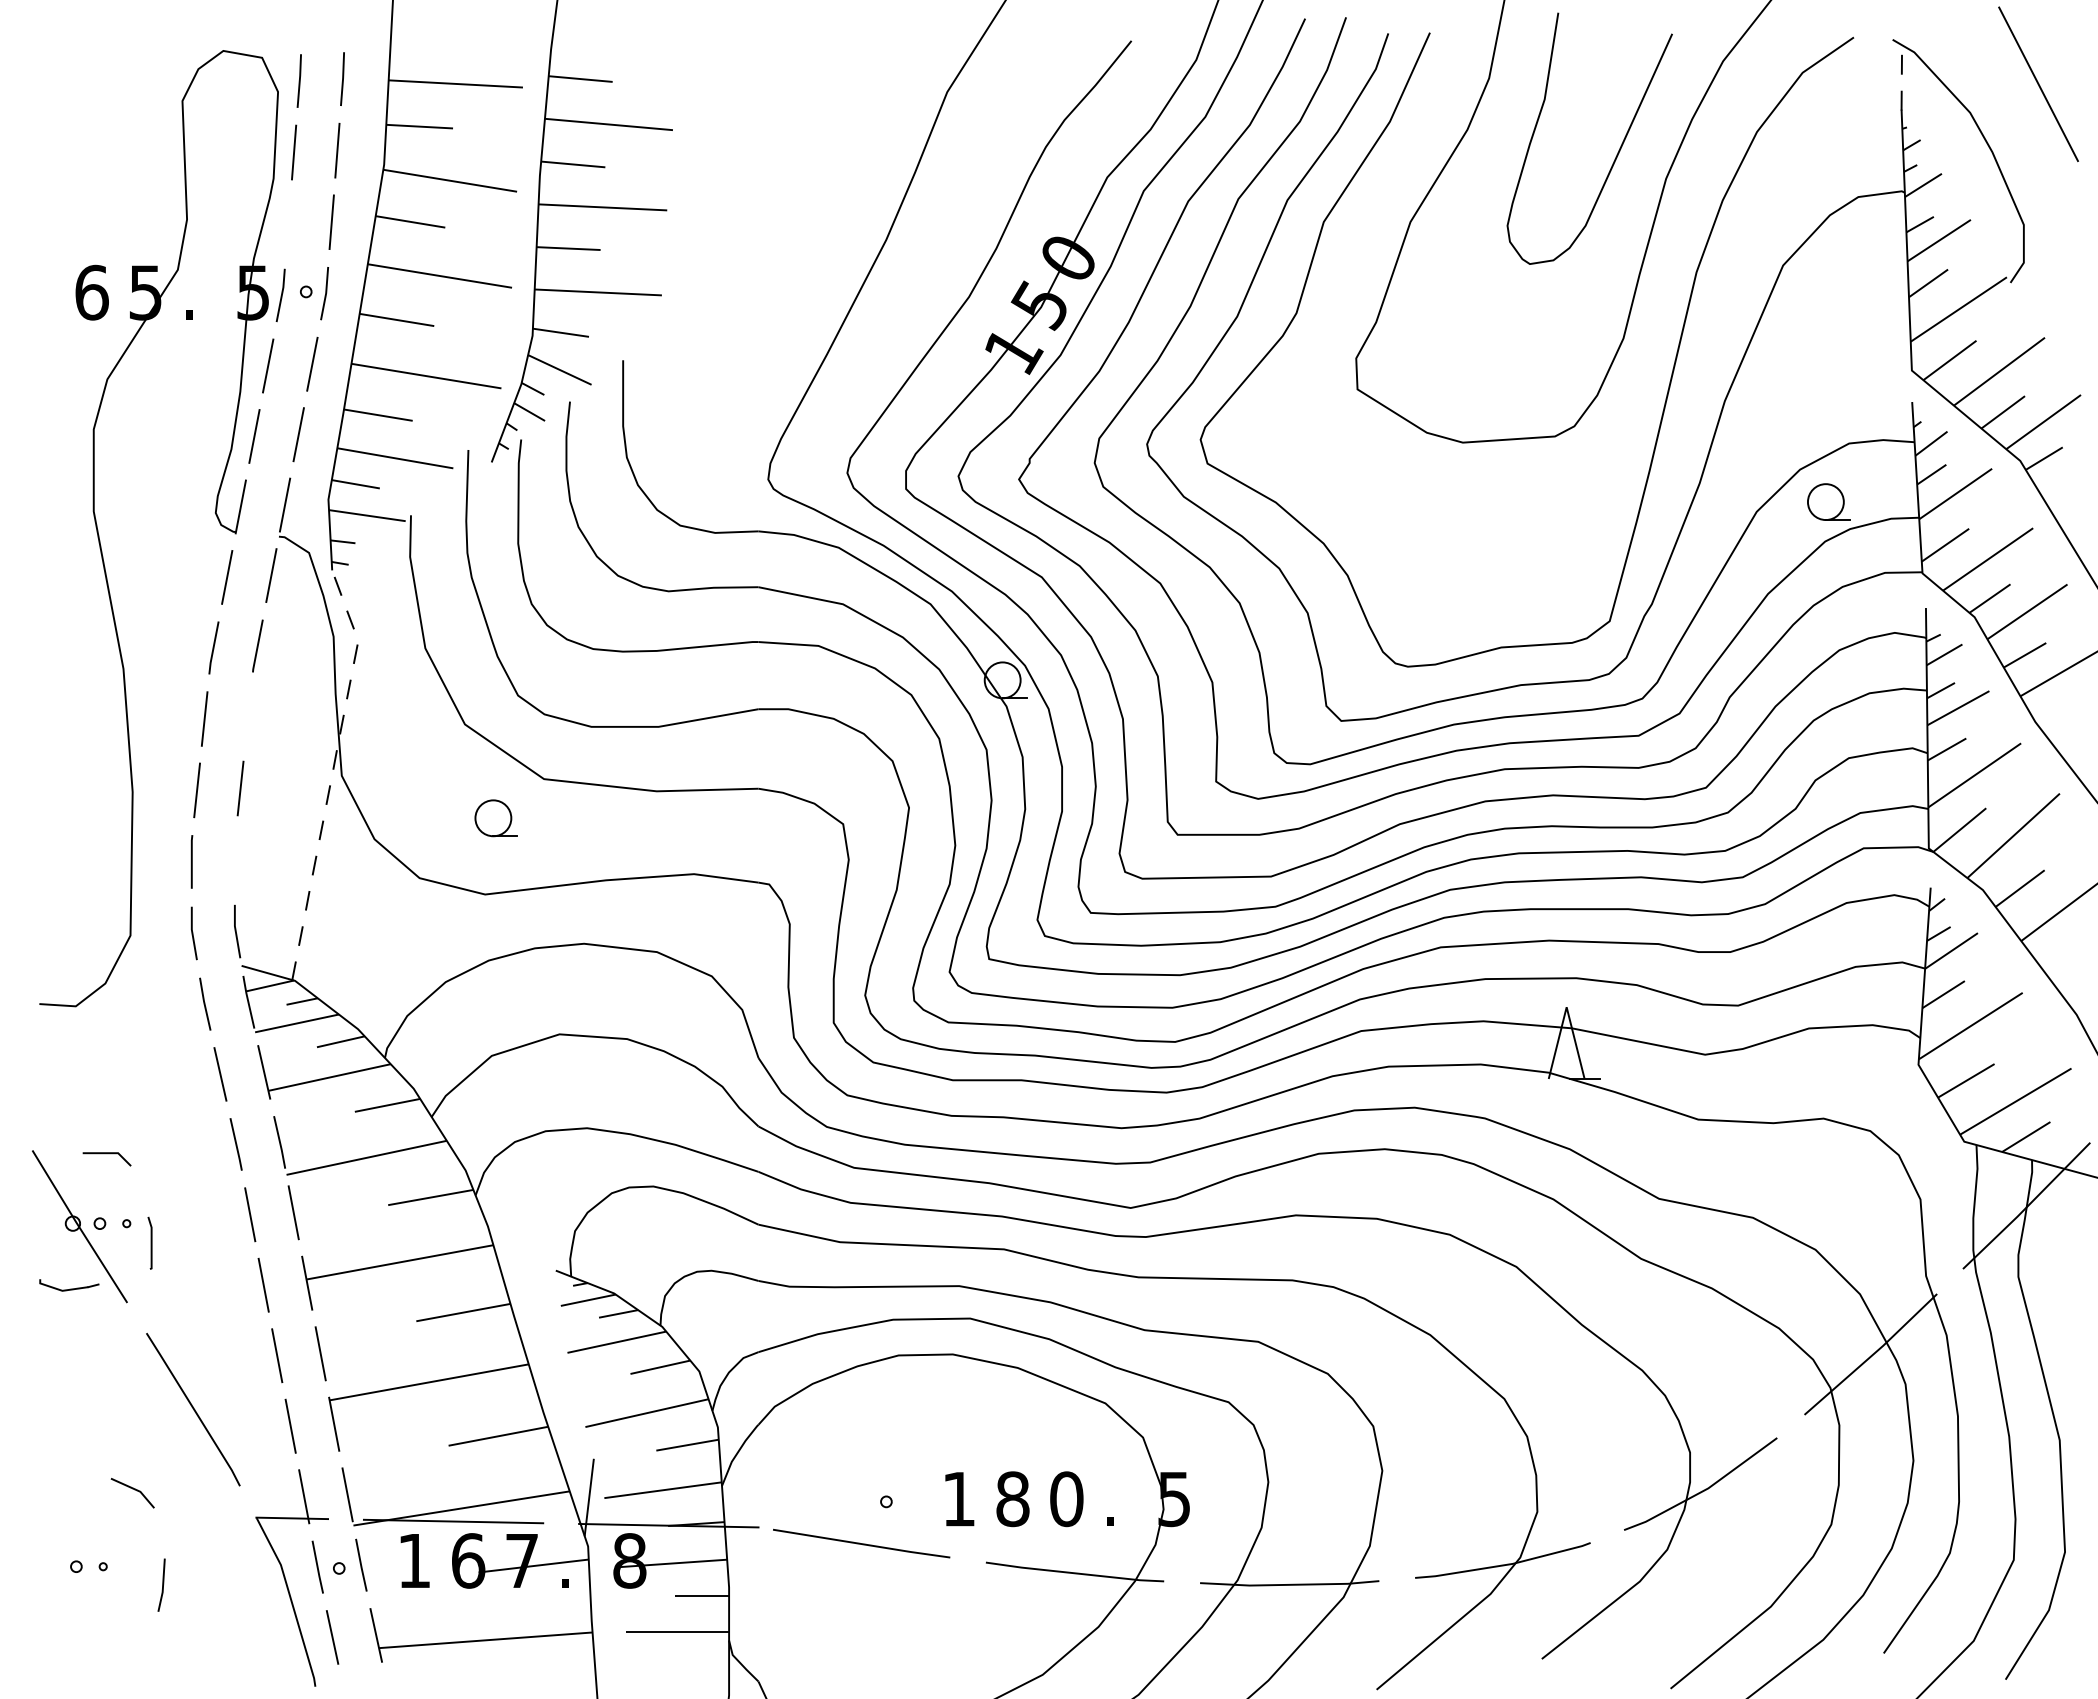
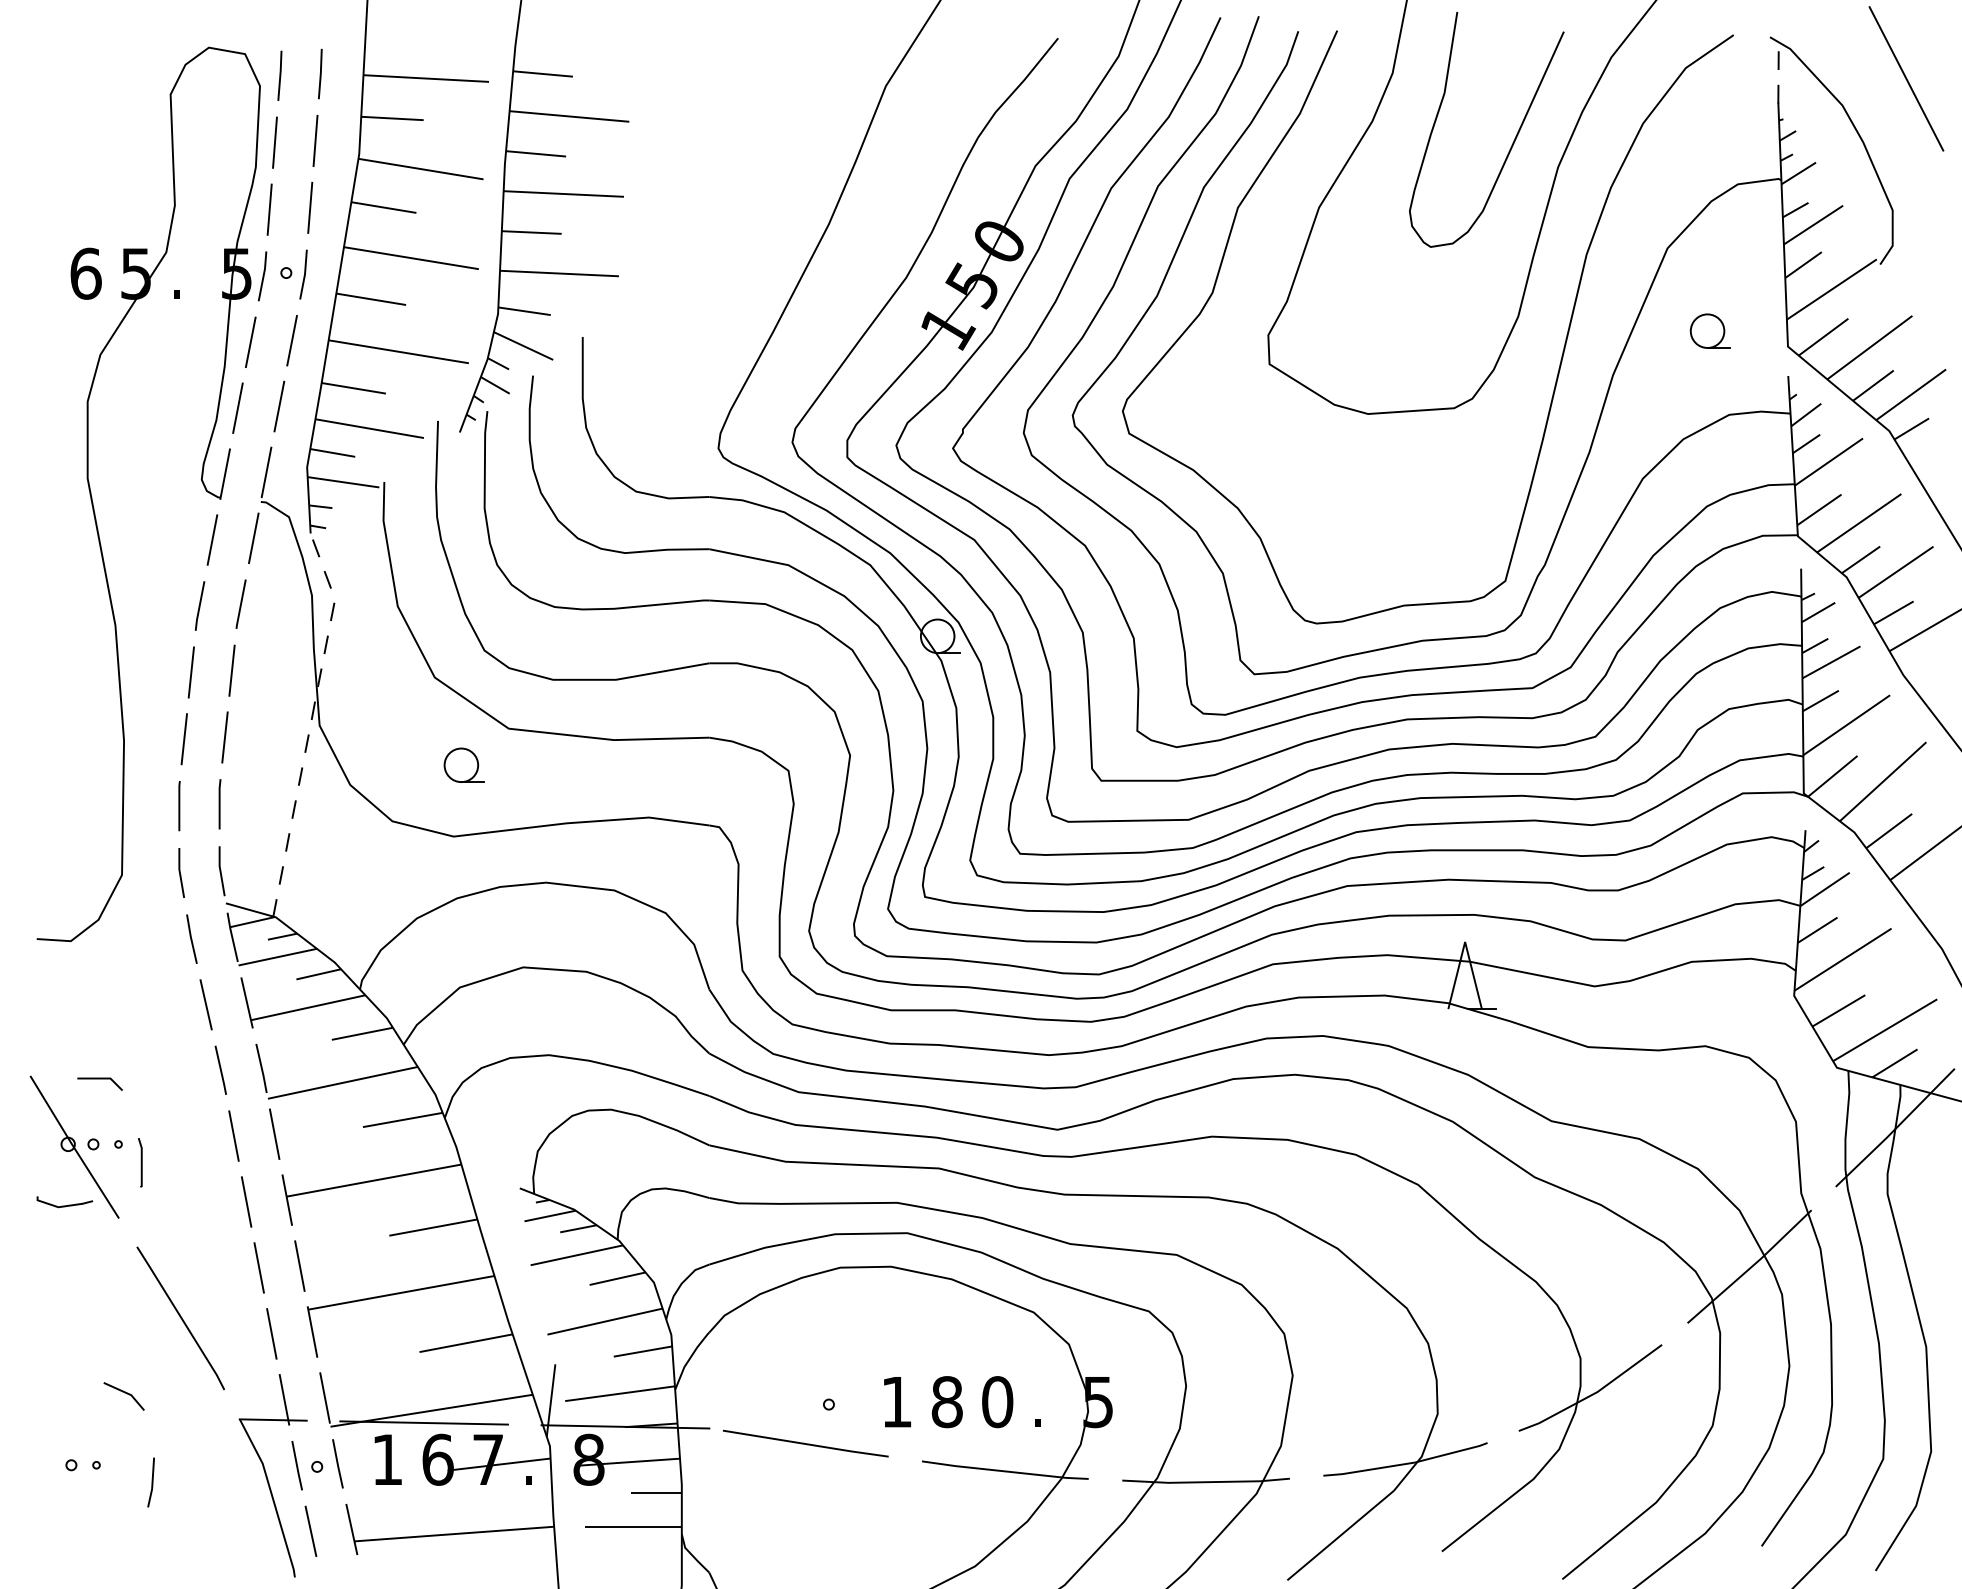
line: (288, 224) -> (269, 210), added
part: (1828, 501) -> (1709, 330), moved
line: (247, 716) -> (231, 670), added
line: (235, 859) -> (220, 803), added

